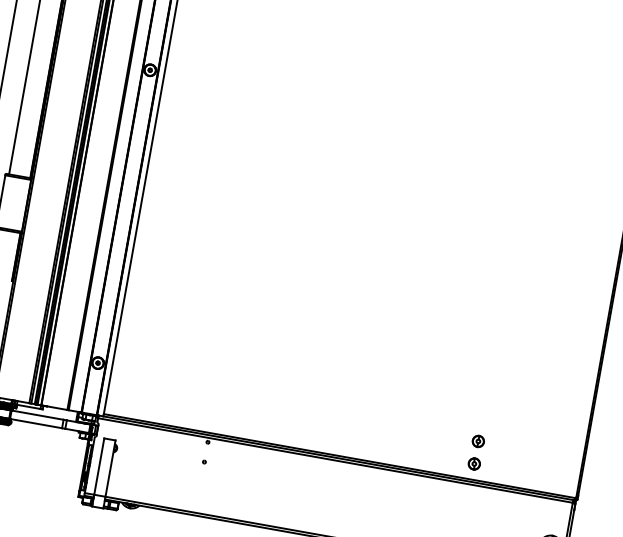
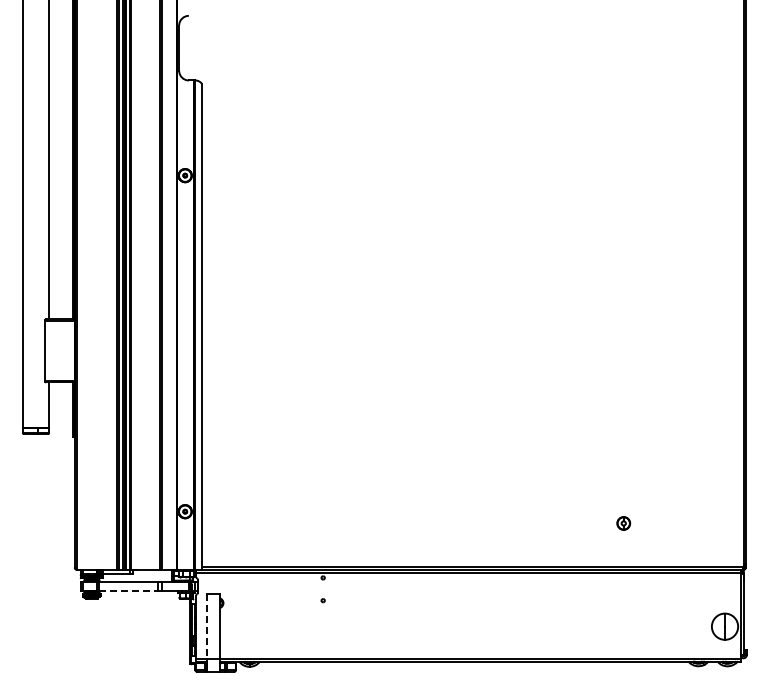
line: (36, 423) -> (128, 591), solid -> dashed
part: (474, 463) -> (623, 548), removed
line: (99, 467) -> (207, 627), solid -> dashed

